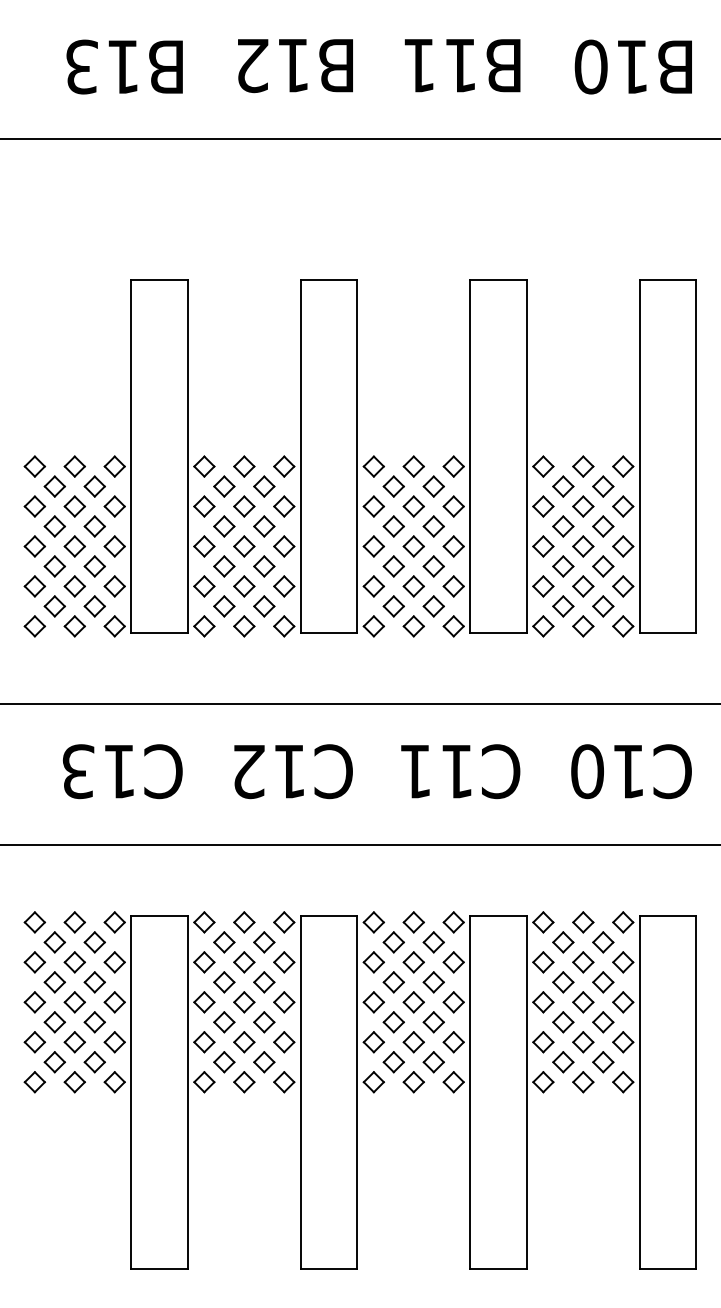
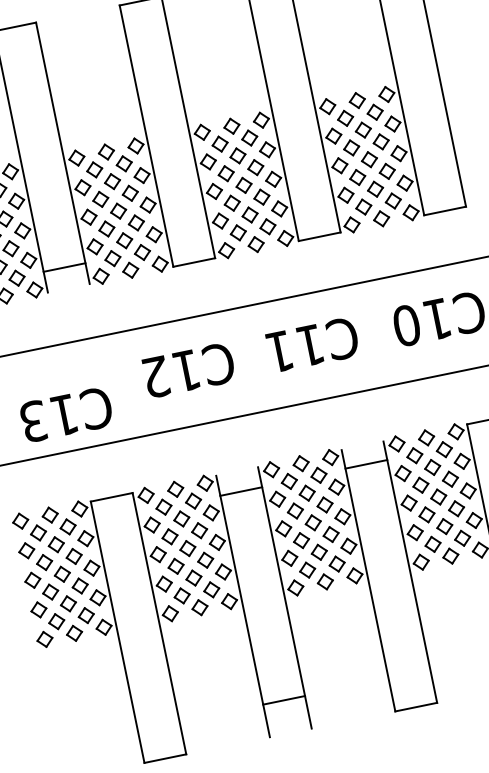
line: (159, 633) -> (64, 267), moved
text: (122, 771) -> (66, 414), moved
line: (328, 915) -> (241, 491), moved
line: (498, 915) -> (366, 464), moved
line: (328, 1268) -> (283, 700), moved

